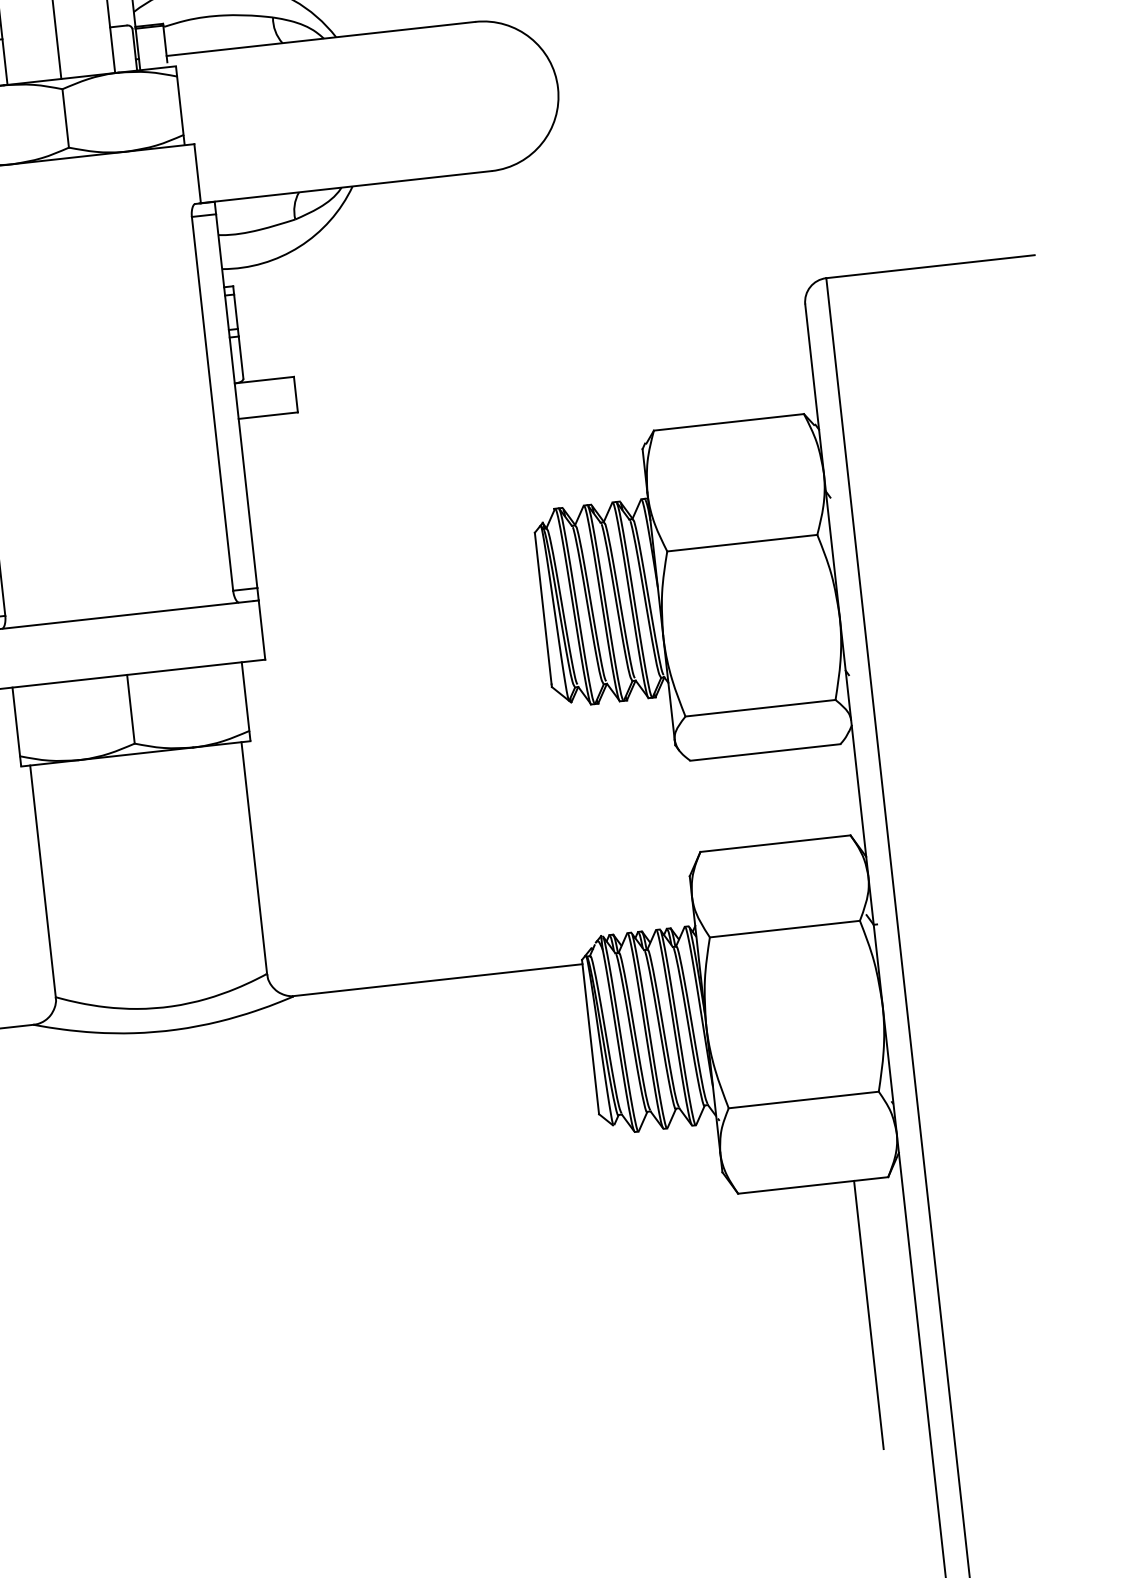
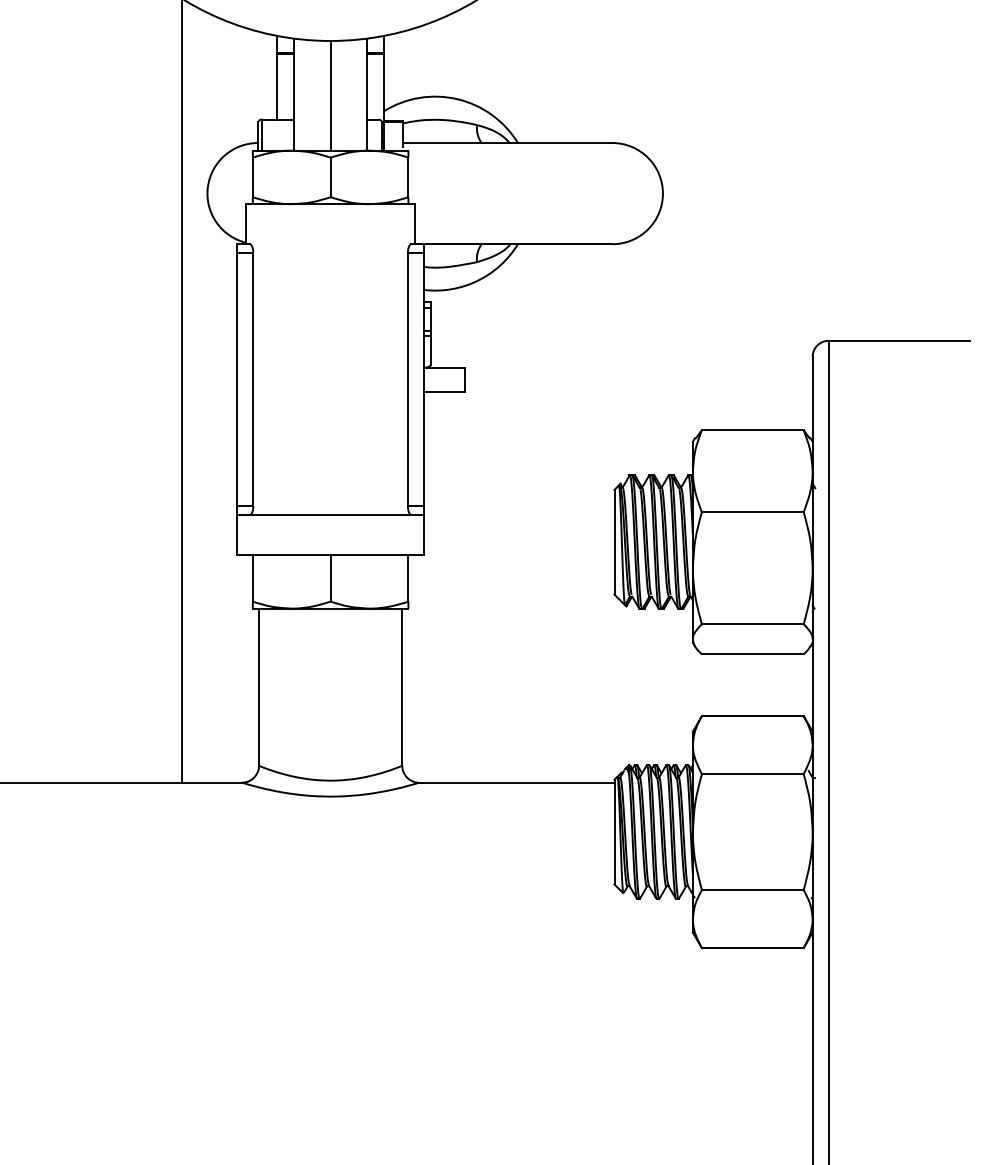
line: (868, 1315) -> (780, 1039), removed

